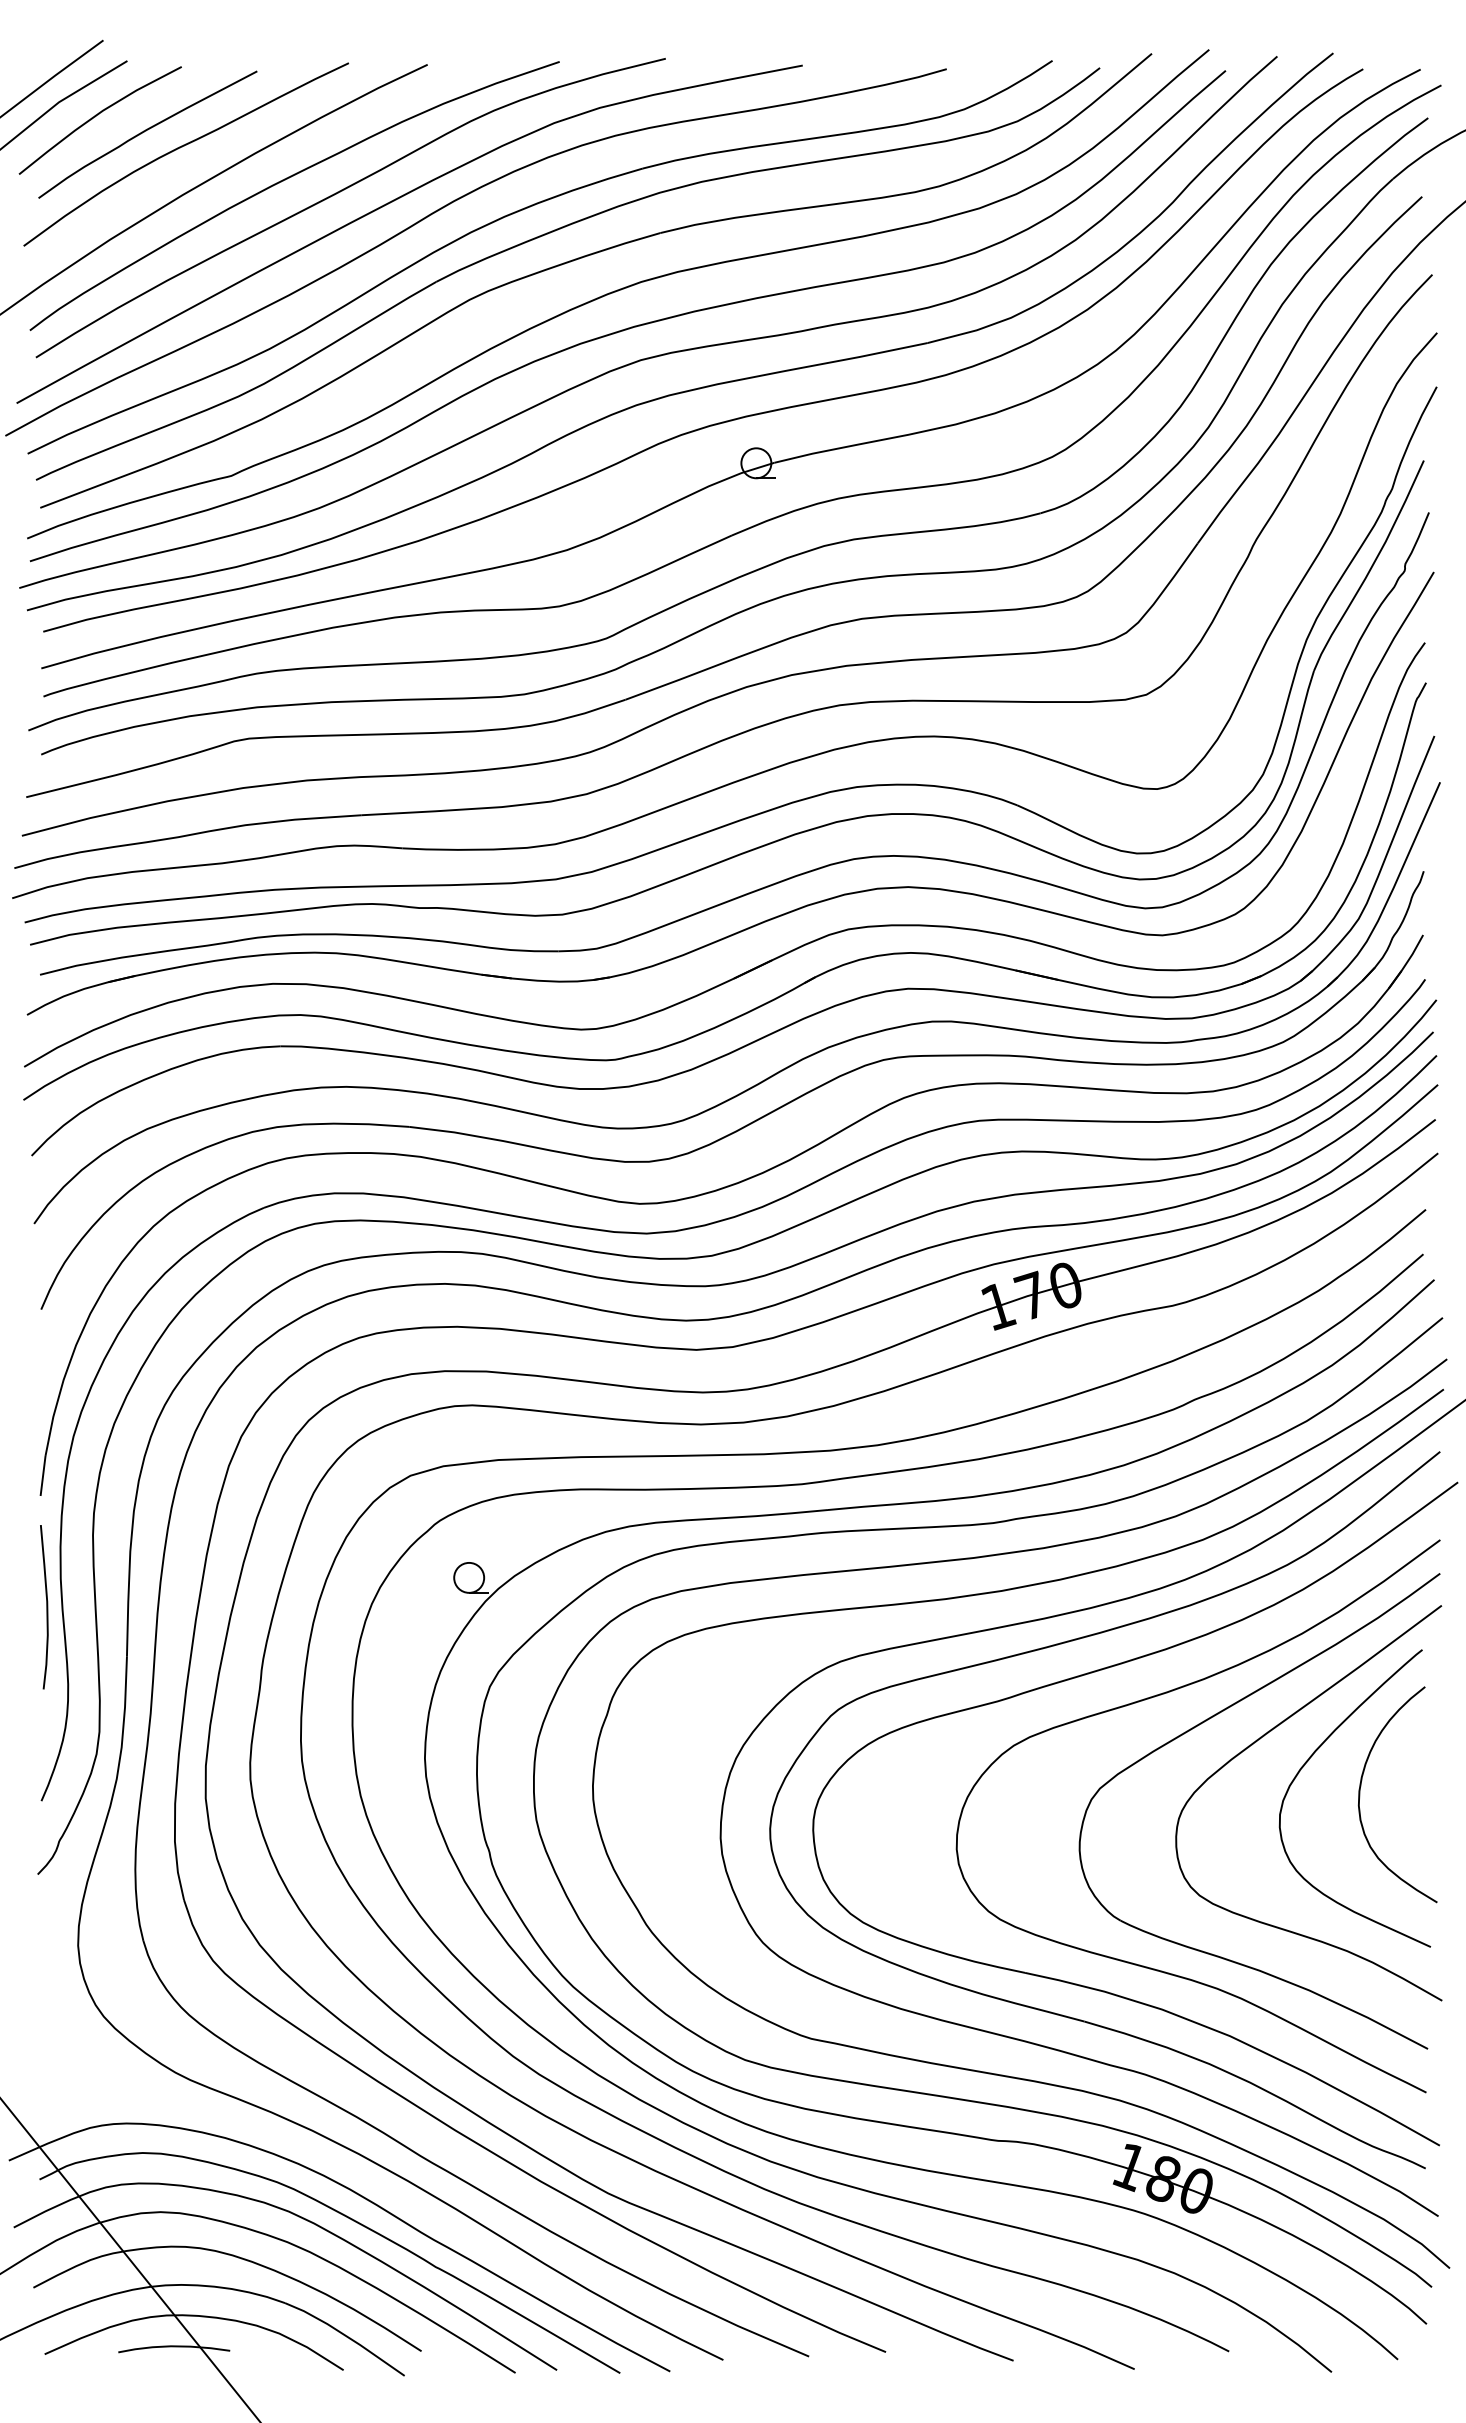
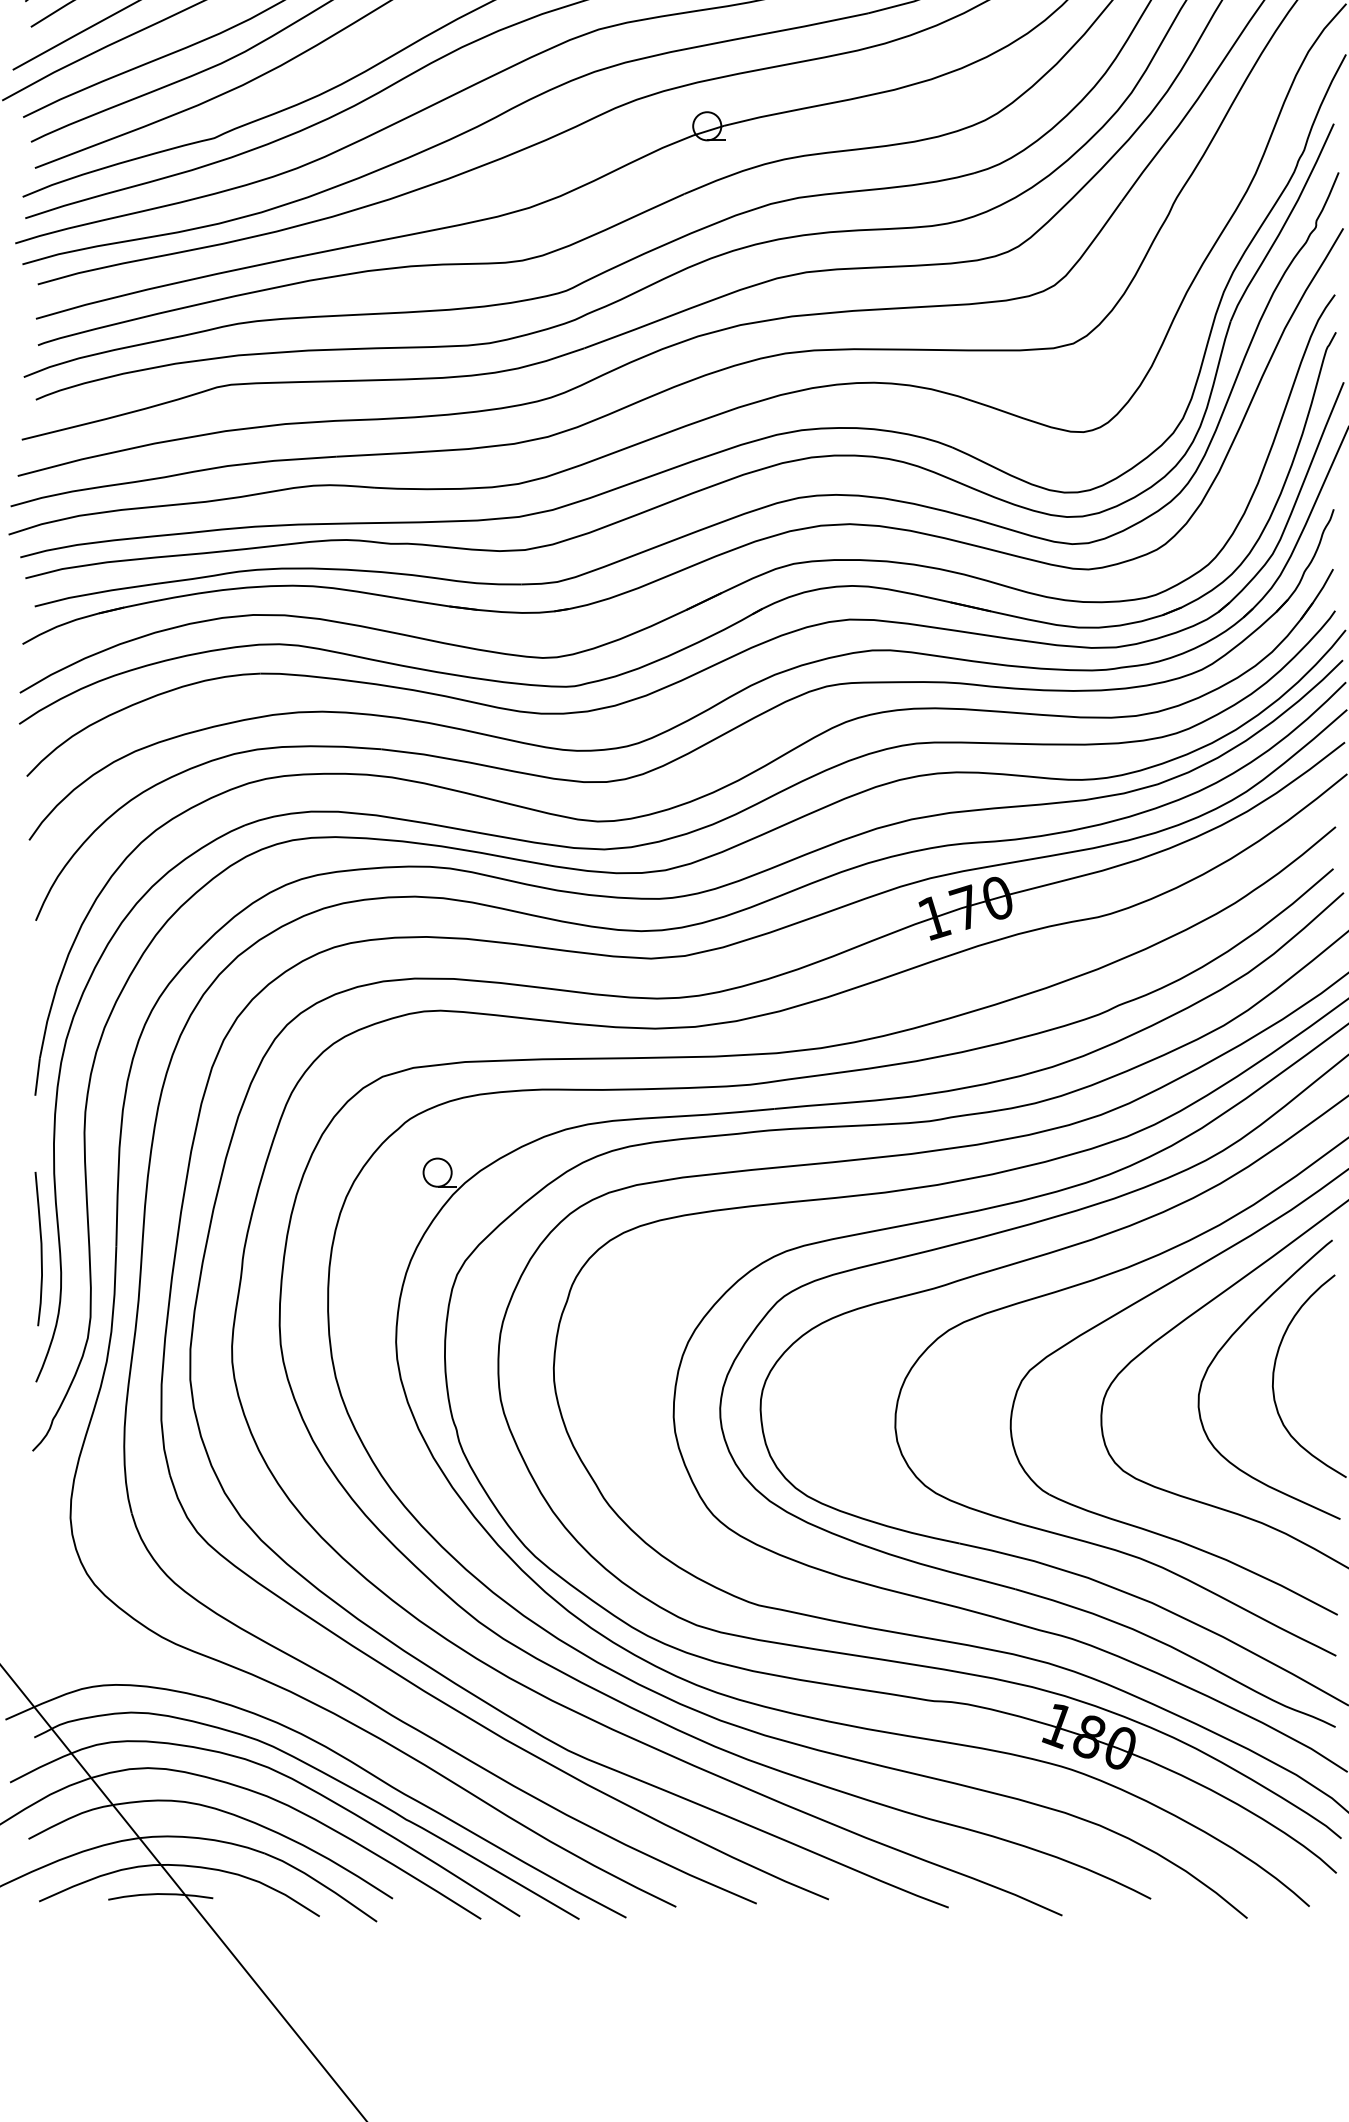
curve: (46, 1607) -> (40, 1249), moved

